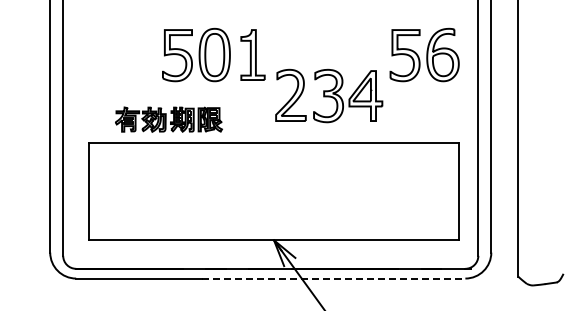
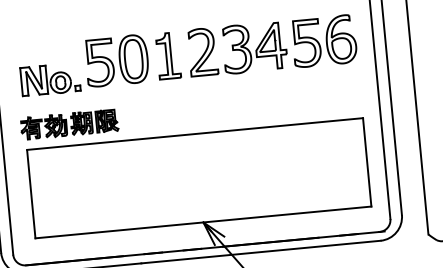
part: (121, 68) -> (50, 79), added
part: (329, 95) -> (237, 48), moved
part: (168, 119) -> (69, 124), moved
line: (333, 278) -> (260, 252), dashed -> solid

